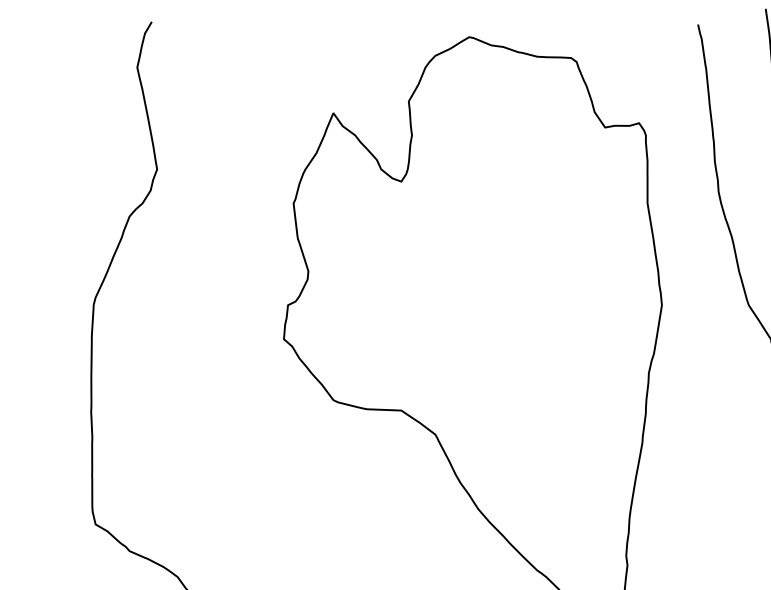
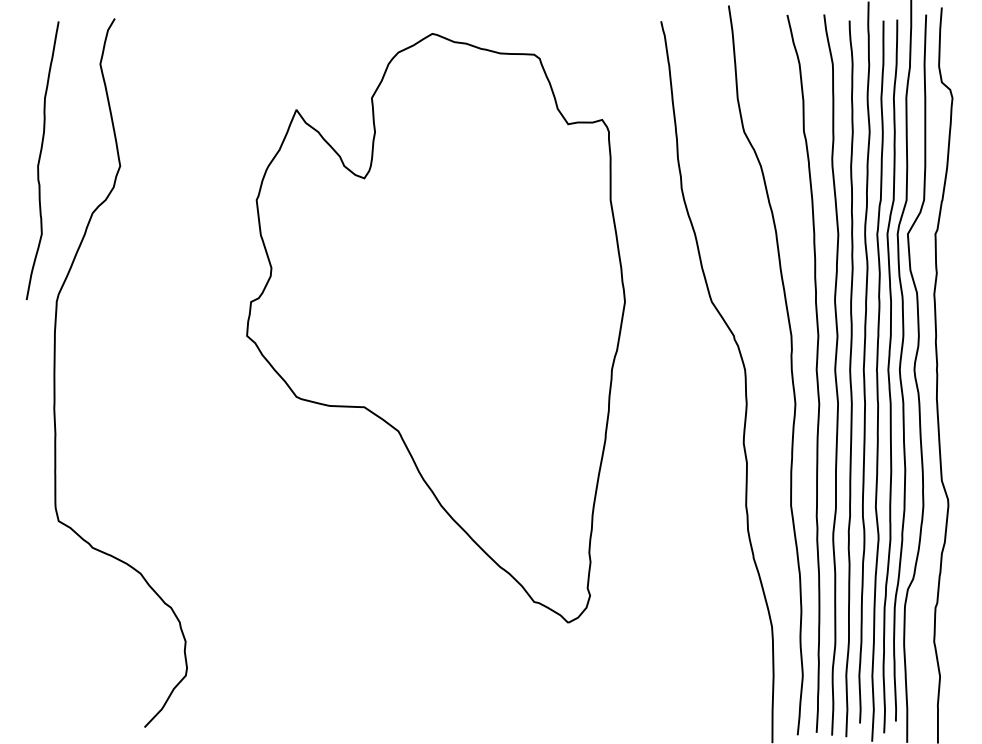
curve: (77, 163) -> (40, 160), added

